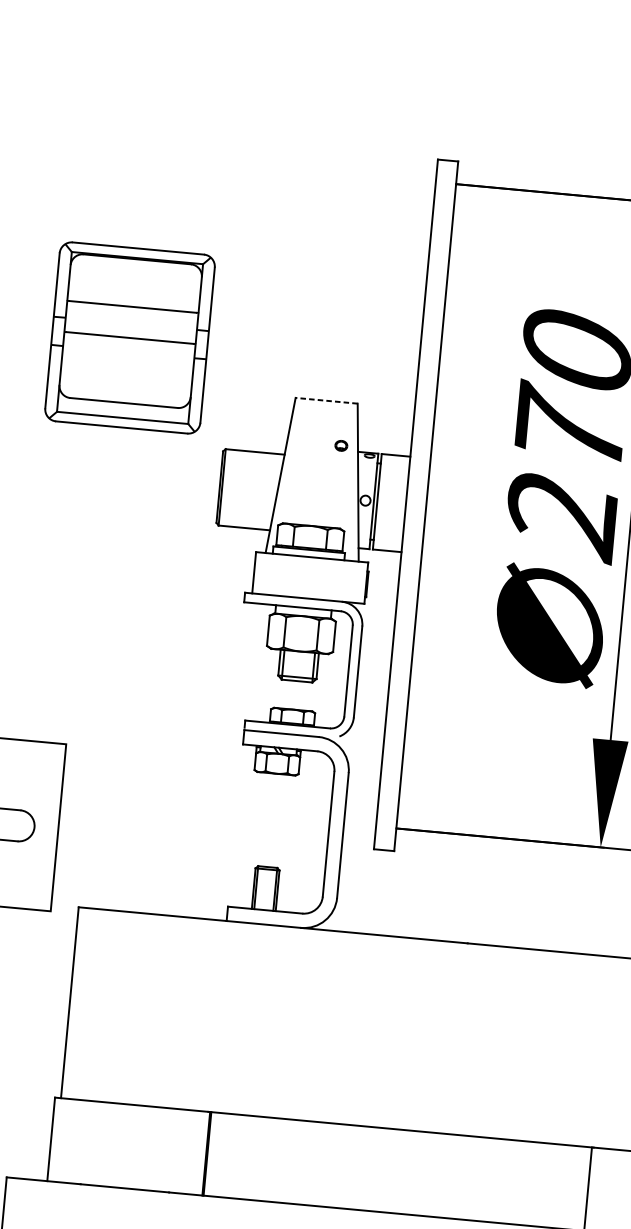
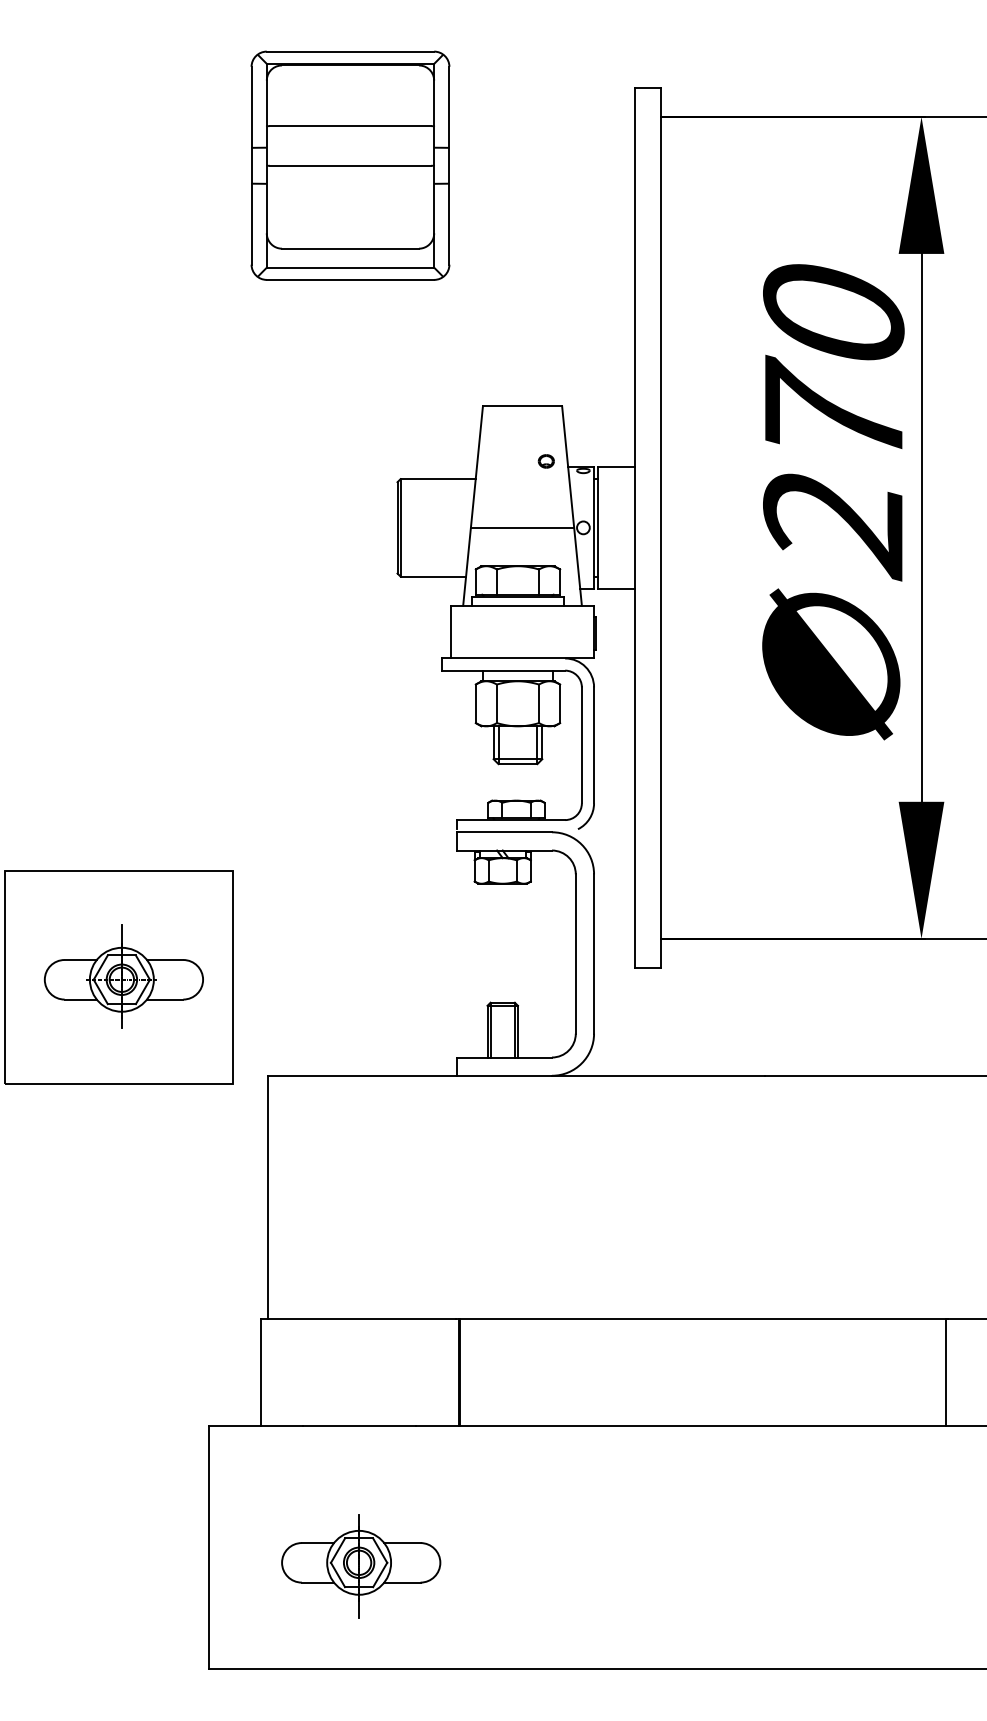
part: (130, 337) -> (350, 165), moved
line: (326, 401) -> (522, 406), dashed -> solid
line: (317, 495) -> (522, 527), added

